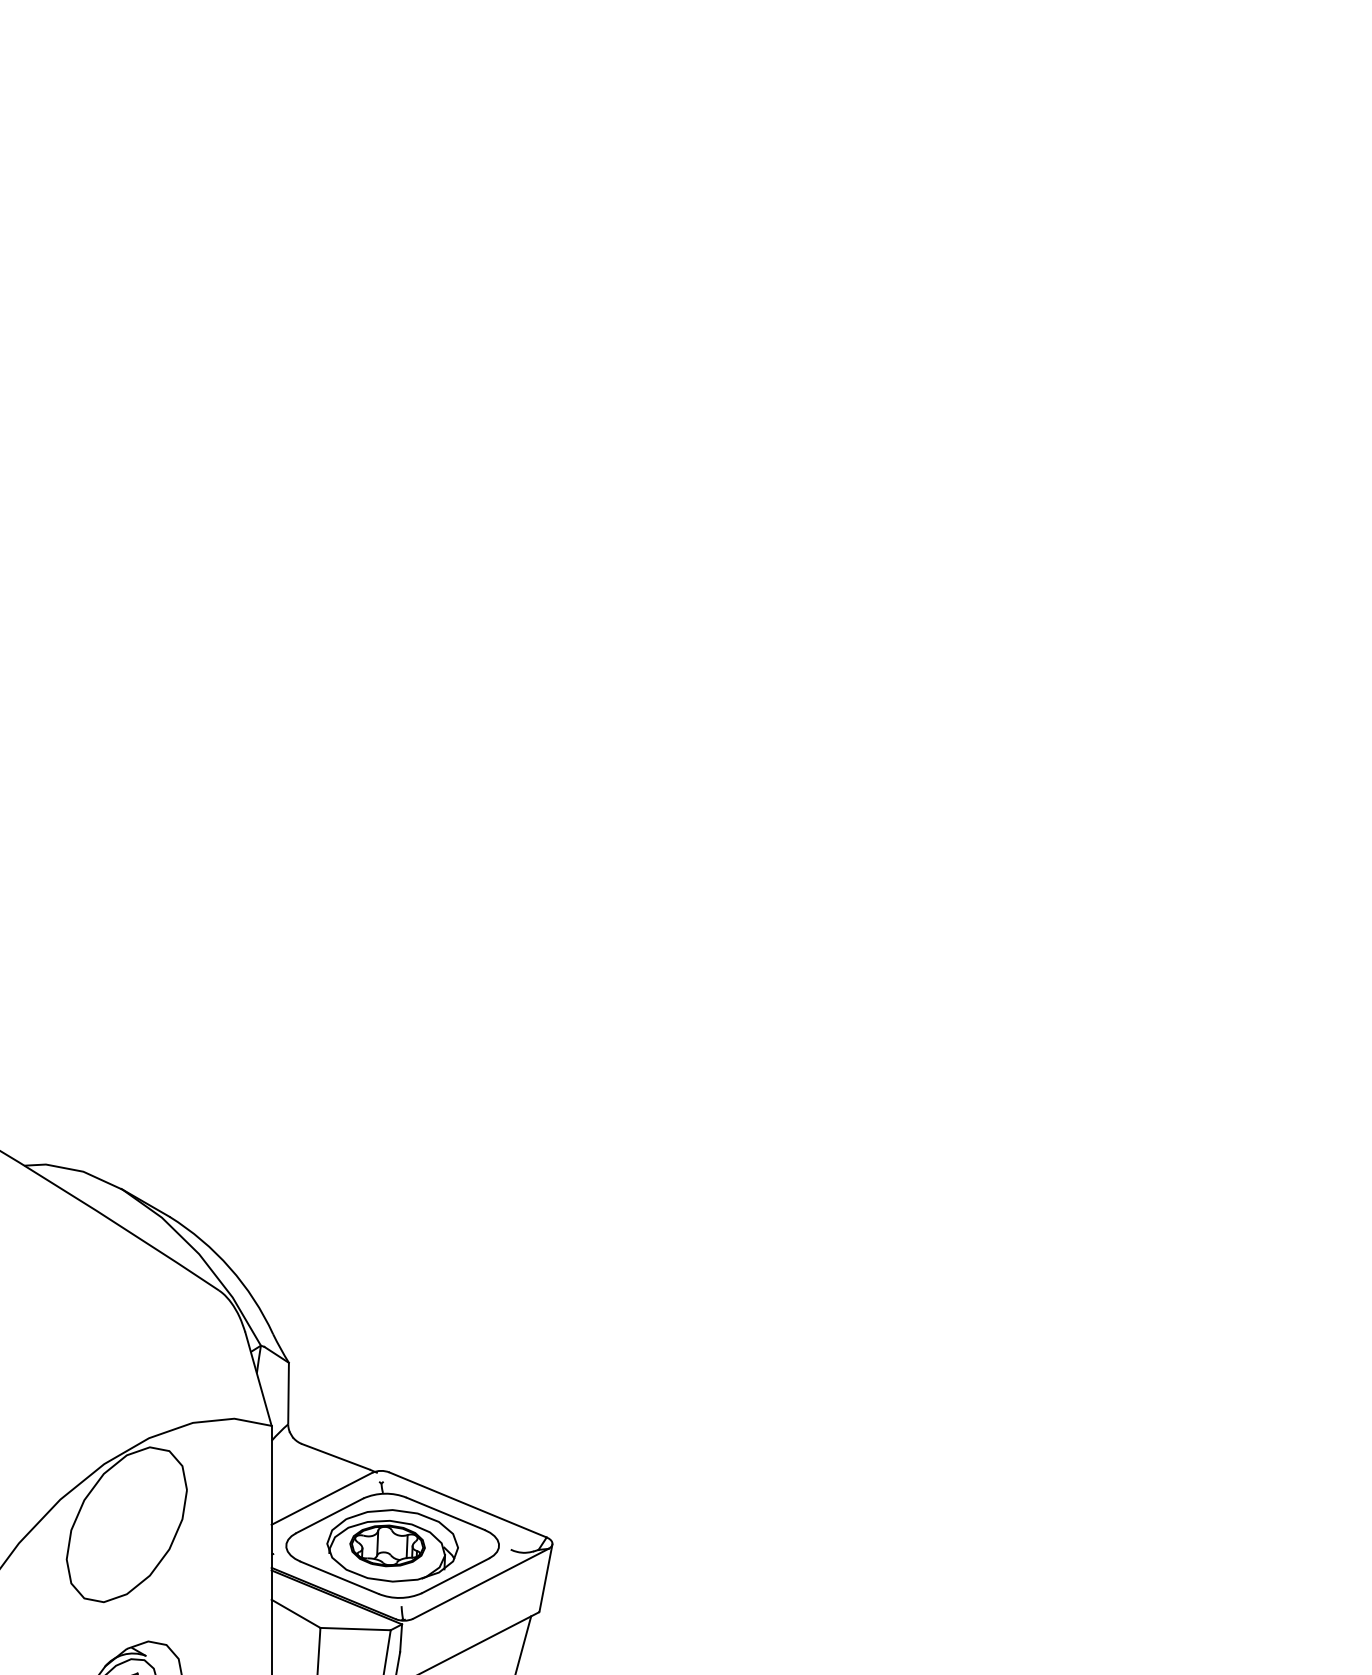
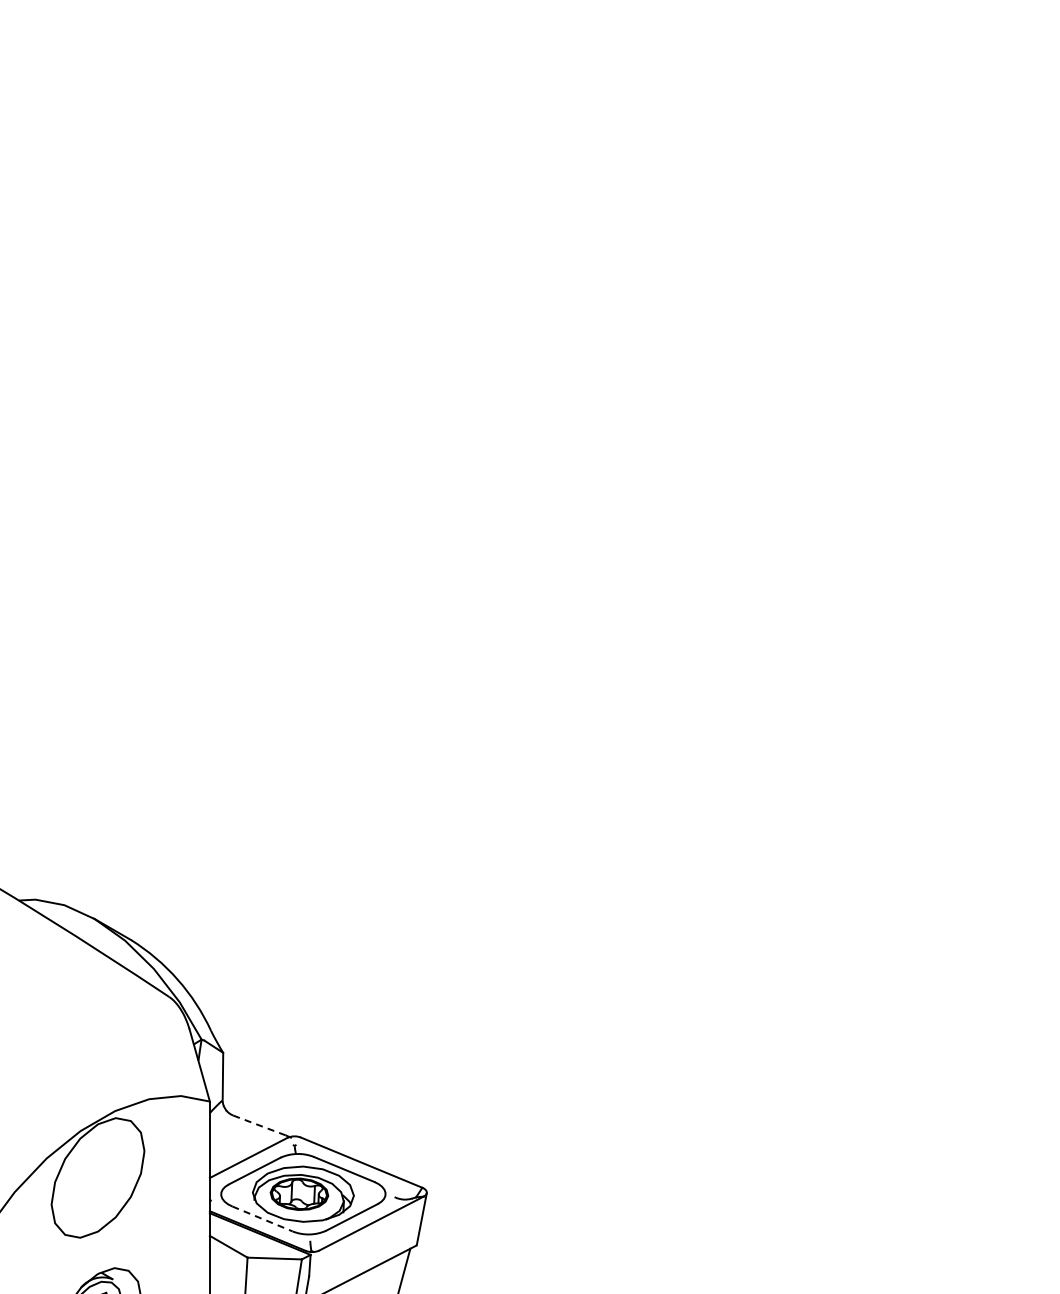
line: (335, 1456) -> (259, 1125), solid -> dashed
line: (339, 1577) -> (262, 1218), solid -> dashed

